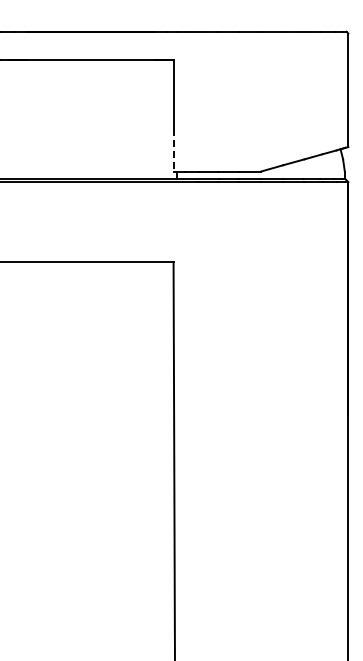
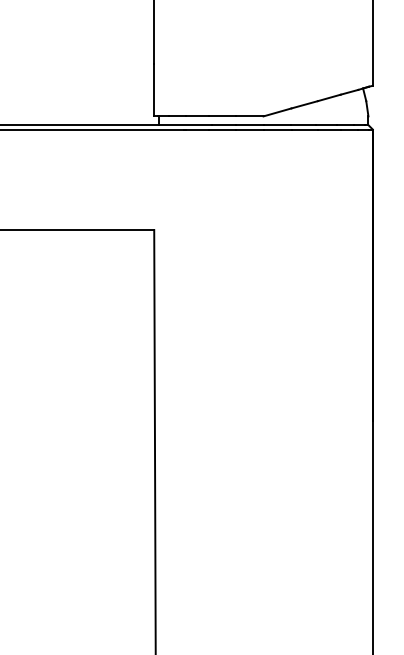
line: (173, 150) -> (154, 90), dashed -> solid

